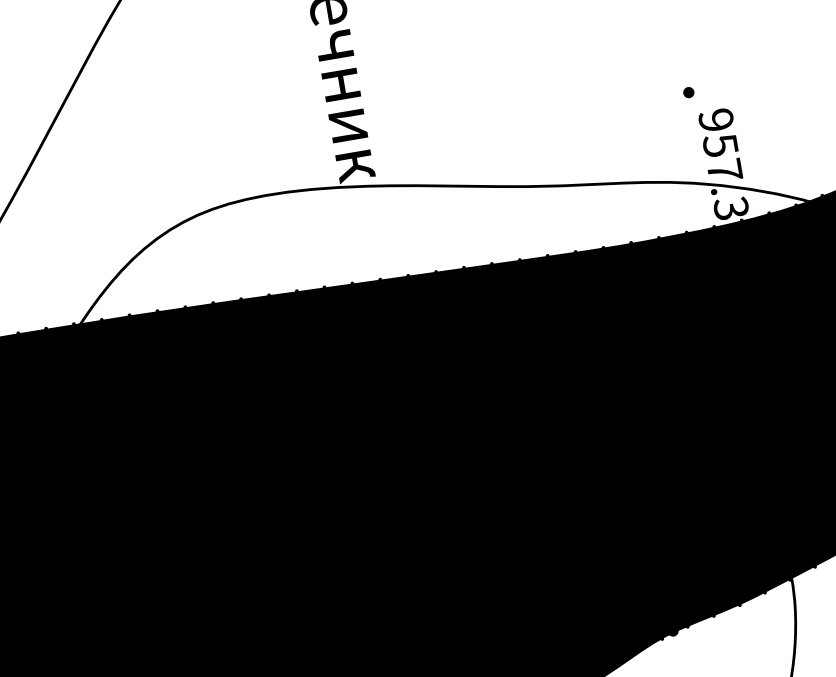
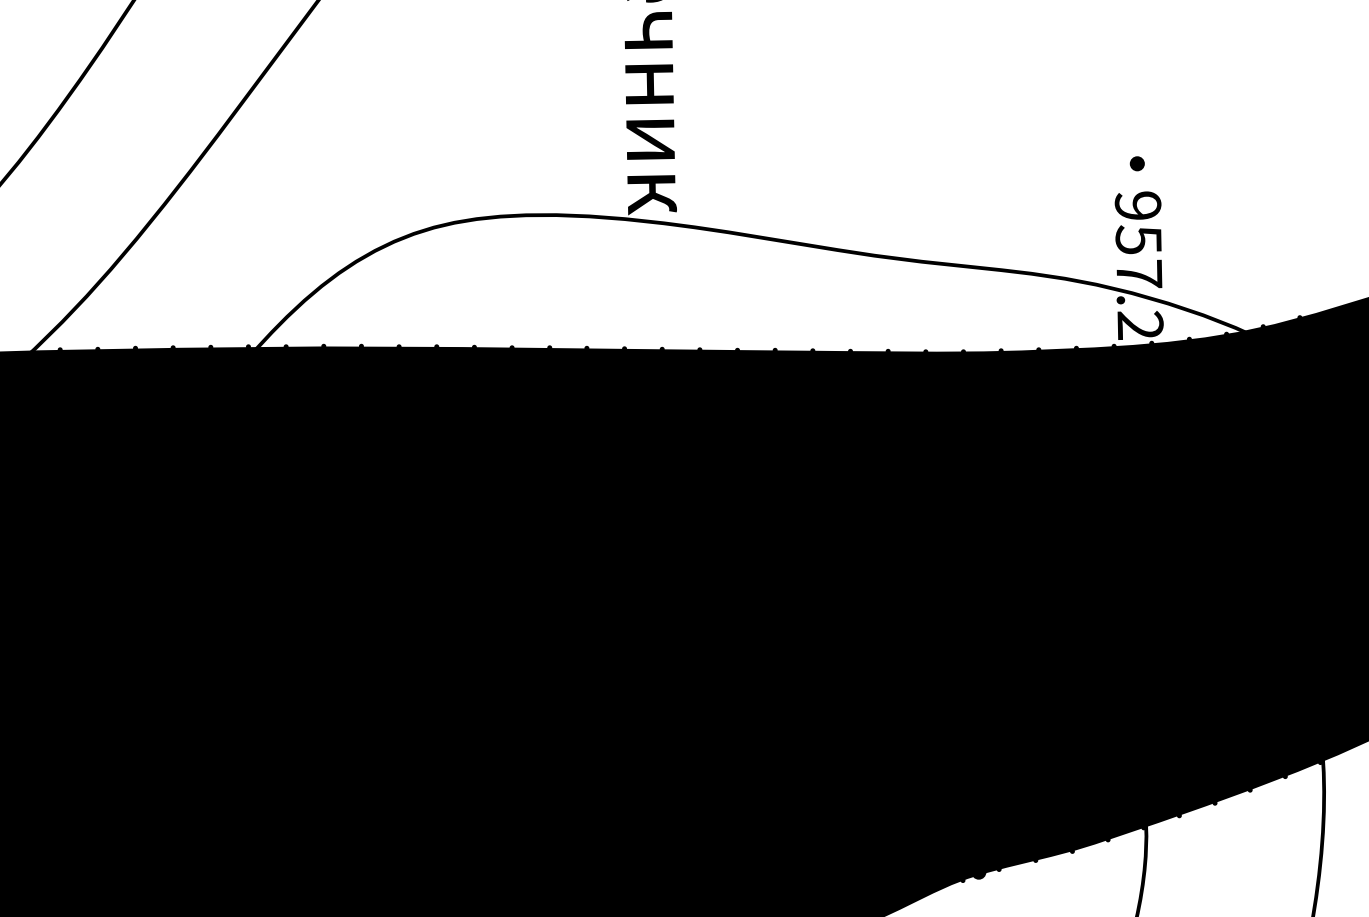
part: (688, 92) -> (1136, 163), moved
text: (731, 208) -> (1140, 325), 957.37 -> 957.27

